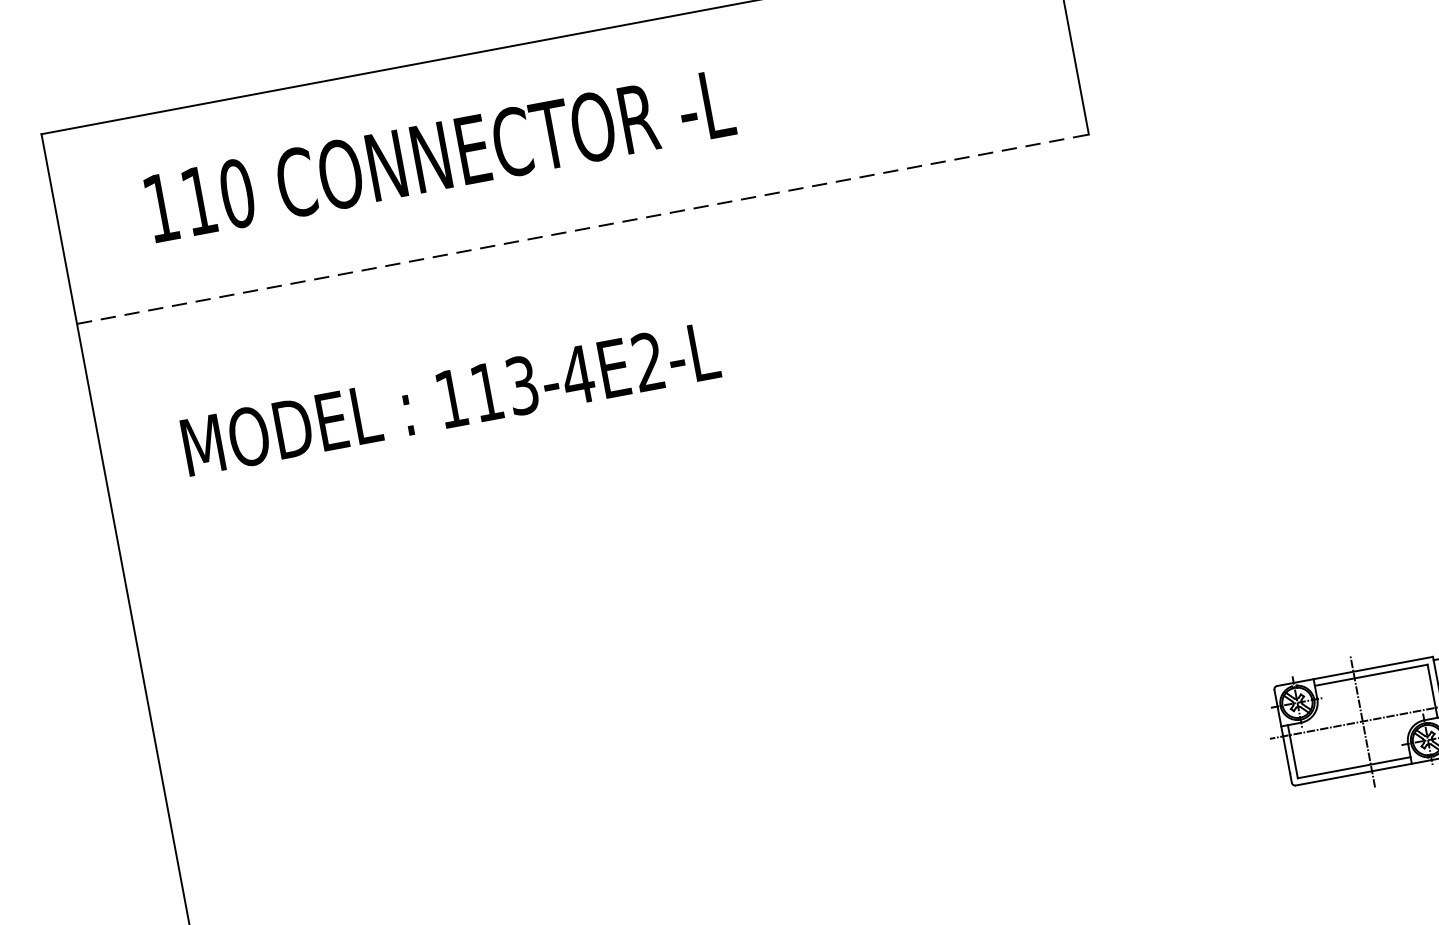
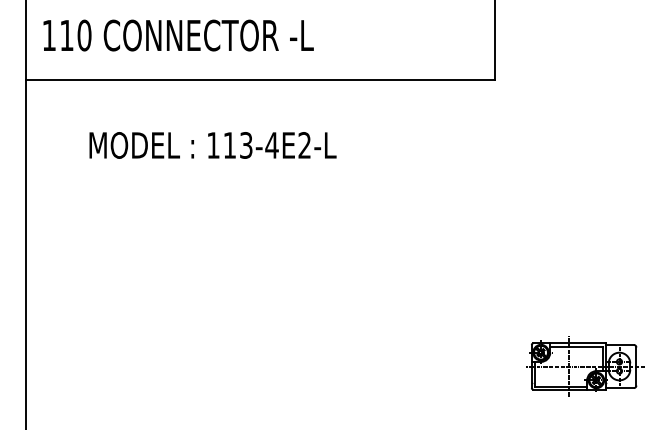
text: (439, 155) -> (178, 35), moved
line: (582, 229) -> (260, 80), dashed -> solid
text: (449, 399) -> (212, 145), moved

